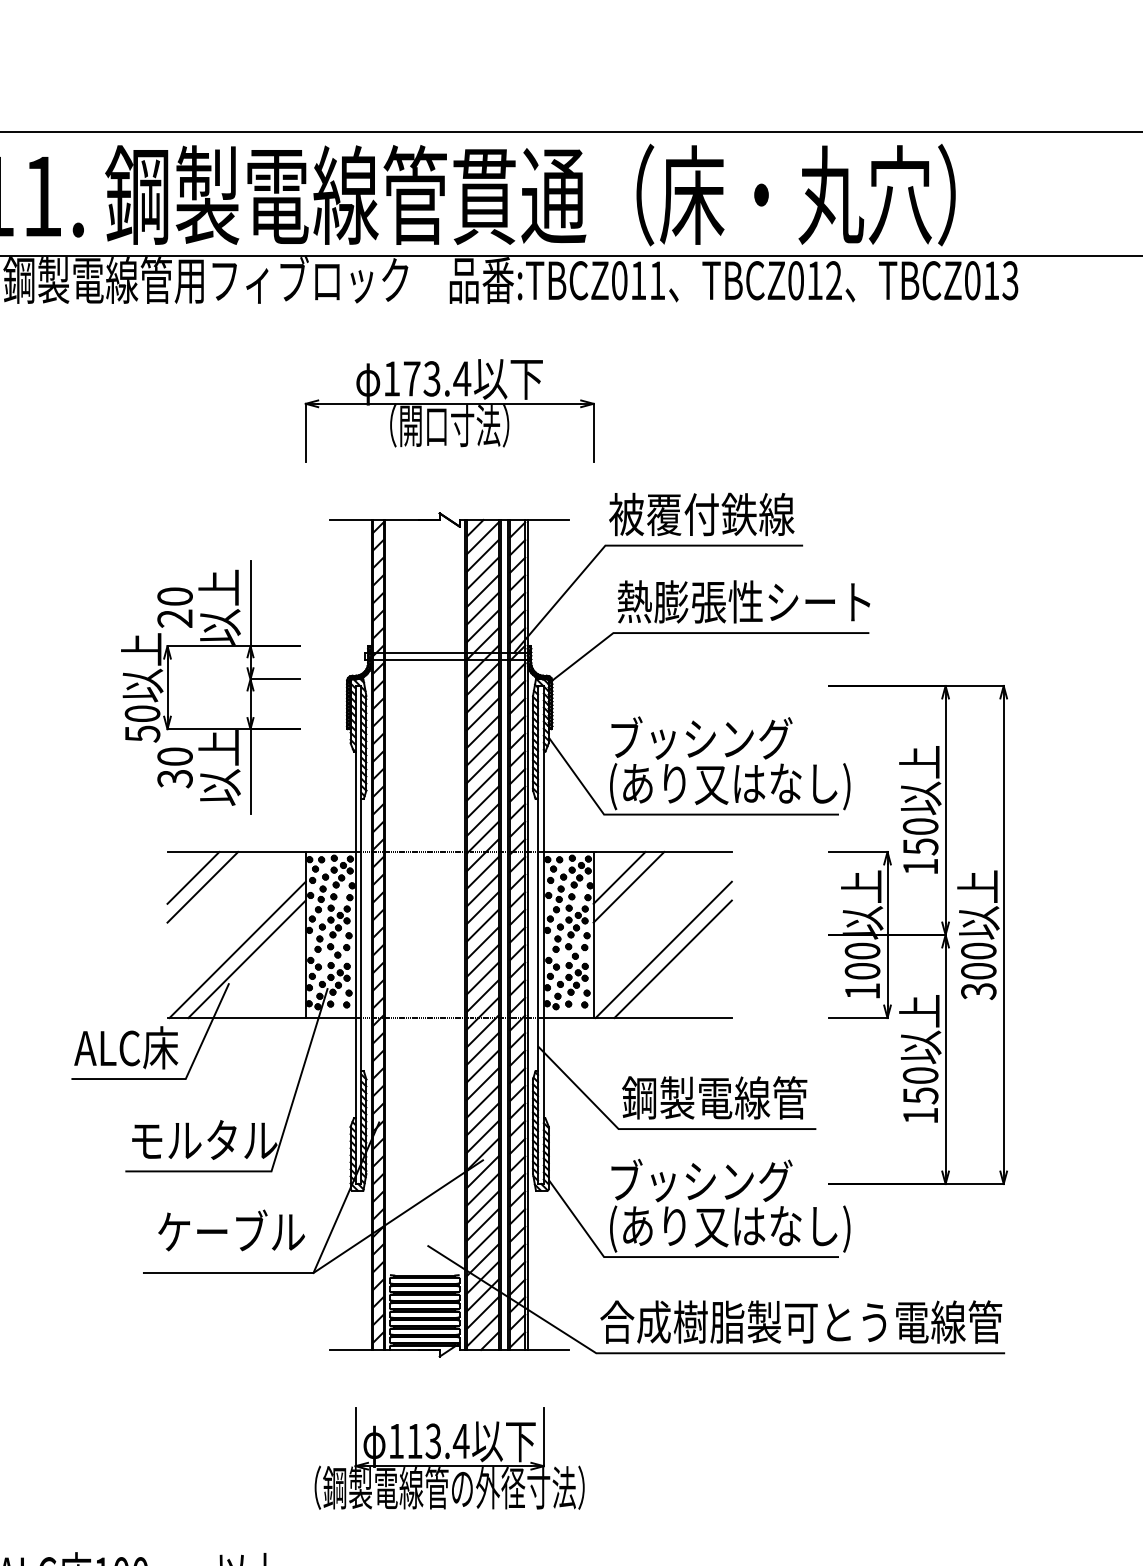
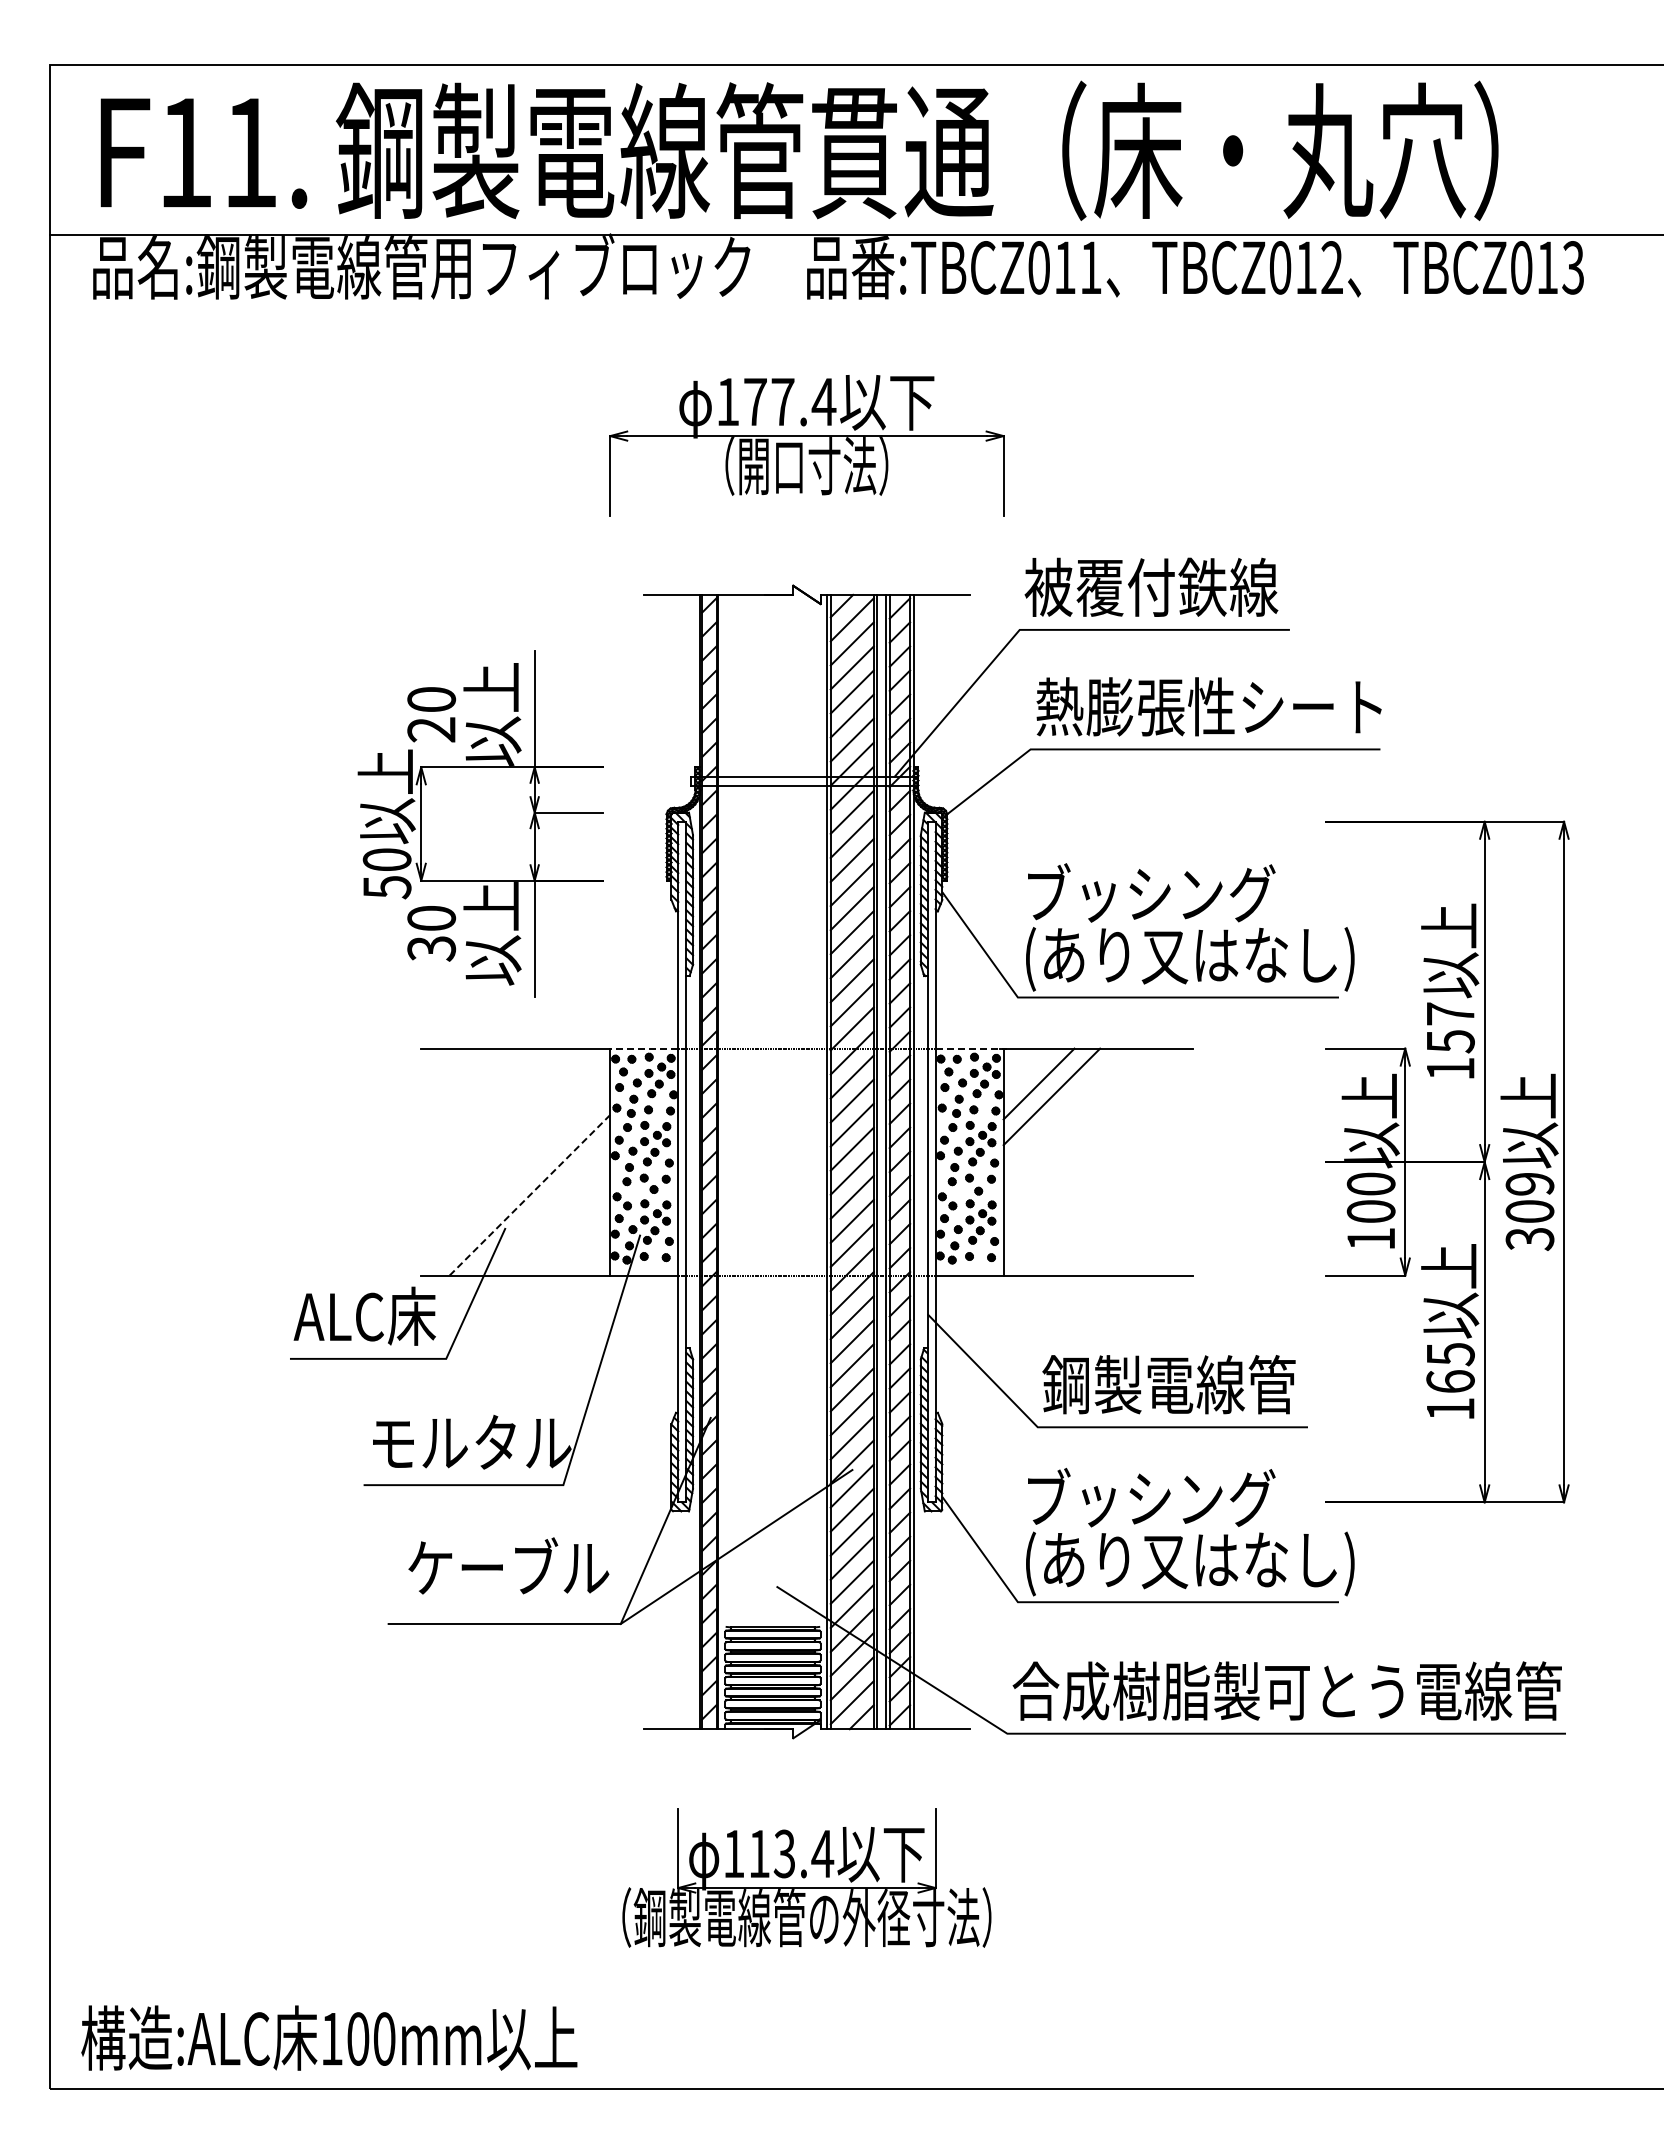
text: (431, 378) -> (782, 401), 173.4 -> 177.4
text: (920, 826) -> (1450, 1013), 150 -> 157
line: (330, 851) -> (643, 1048), solid -> dashed
line: (569, 851) -> (970, 1048), solid -> dashed
line: (193, 877) -> (456, 1083), removed
line: (202, 887) -> (469, 1096), removed
line: (237, 949) -> (517, 1182), removed
line: (663, 949) -> (1099, 1182), removed
text: (978, 950) -> (1529, 1183), 300 -> 309
line: (247, 958) -> (530, 1194), solid -> dashed
line: (673, 958) -> (1112, 1194), removed
text: (920, 1086) -> (1450, 1368), 150 -> 165

